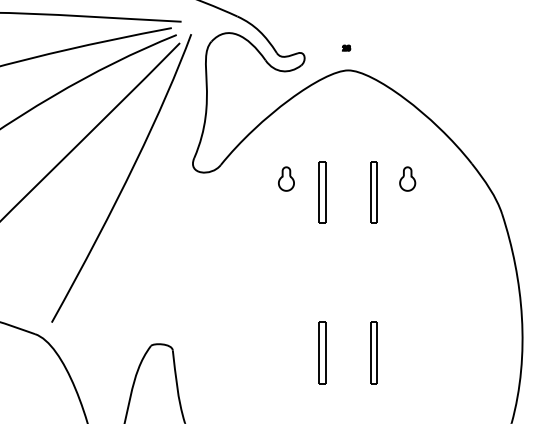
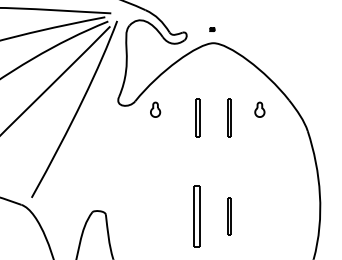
part: (286, 178) -> (155, 109), moved
part: (407, 178) -> (259, 109), moved
part: (322, 353) -> (197, 216), size x1.6

